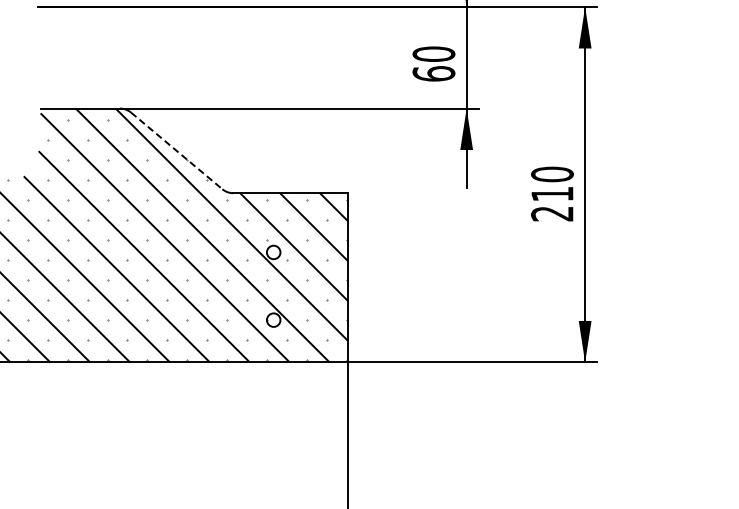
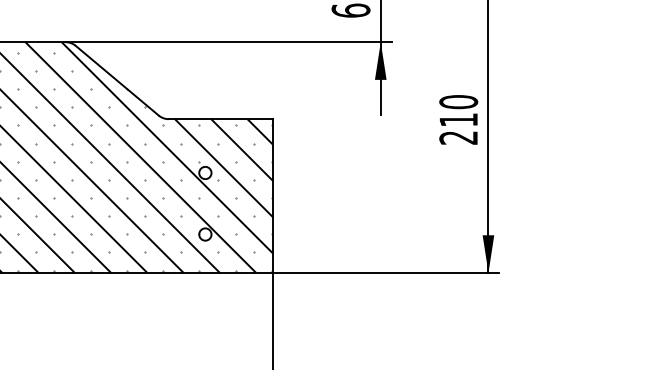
line: (176, 150) -> (117, 80), dashed -> solid

